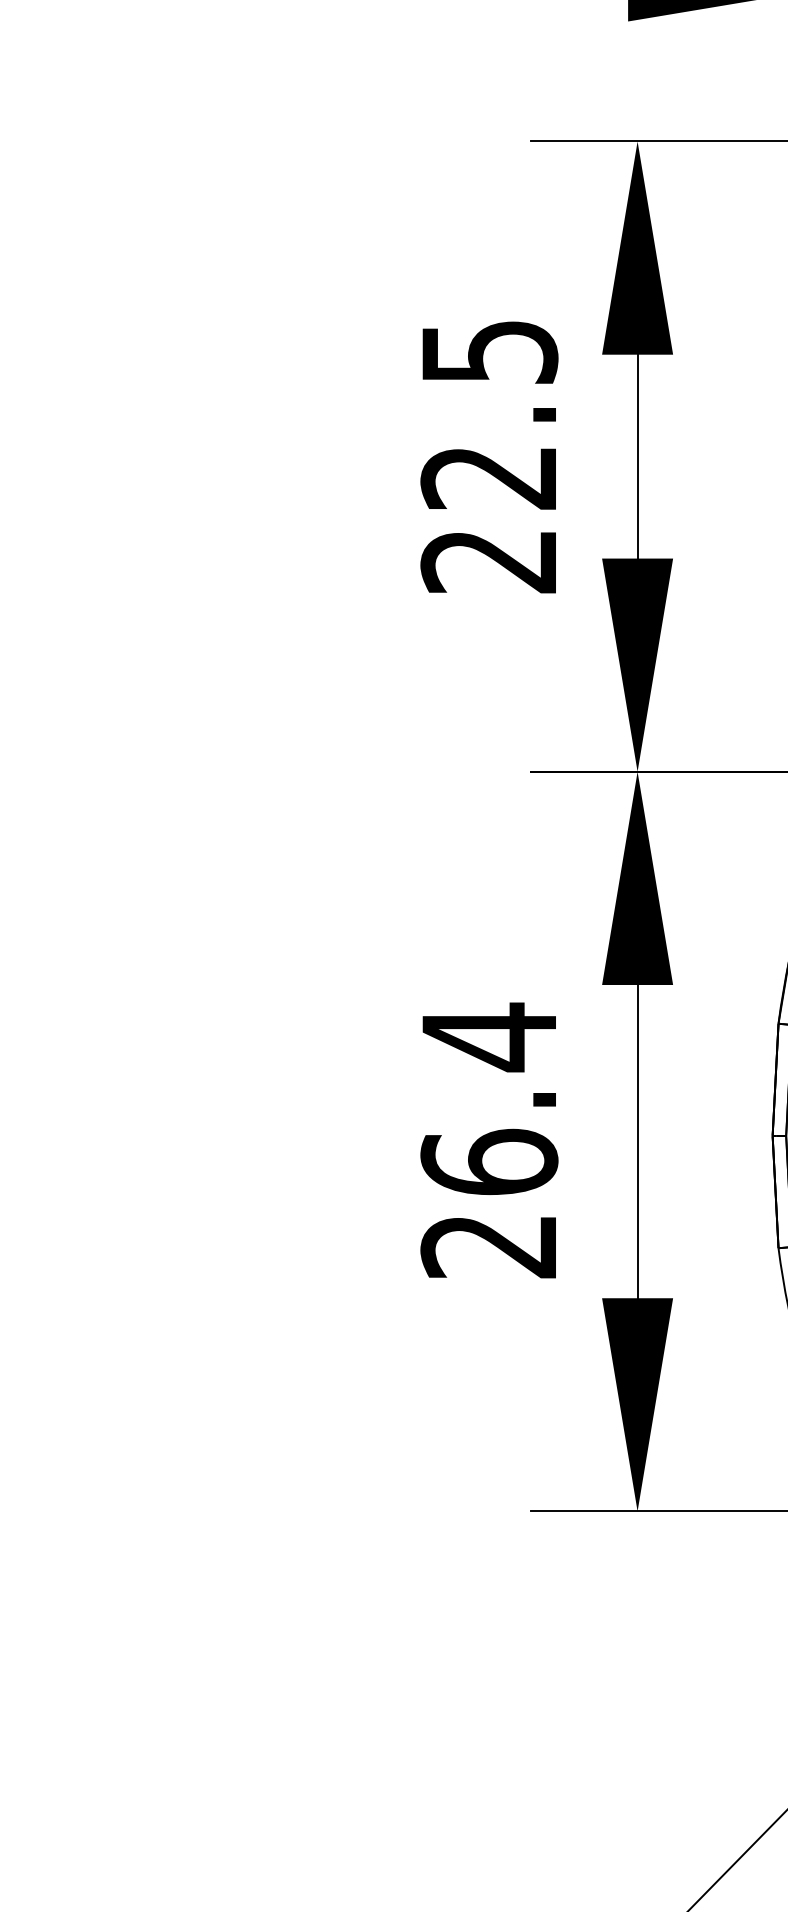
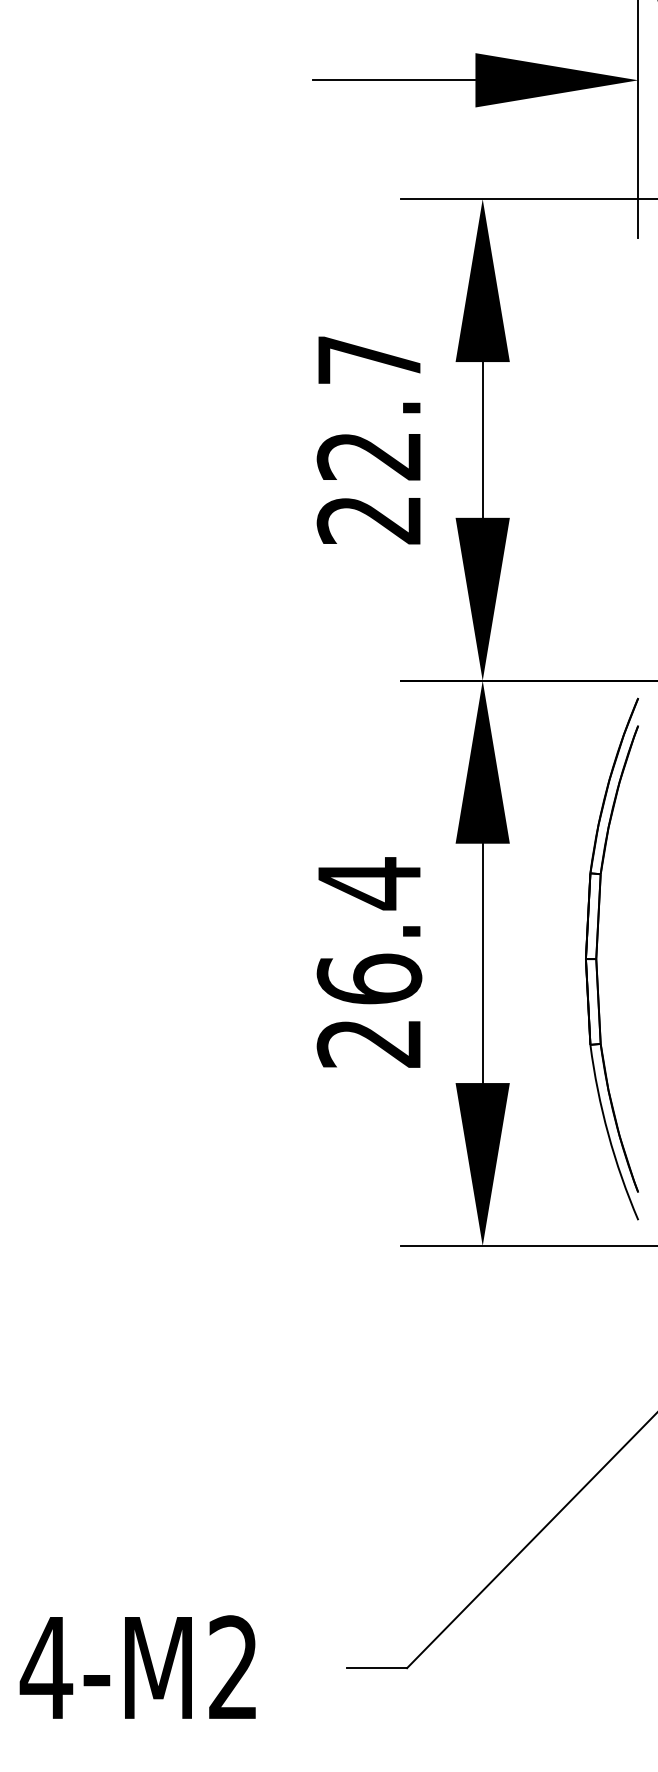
text: (490, 352) -> (370, 360), 22.5 -> 22.7

